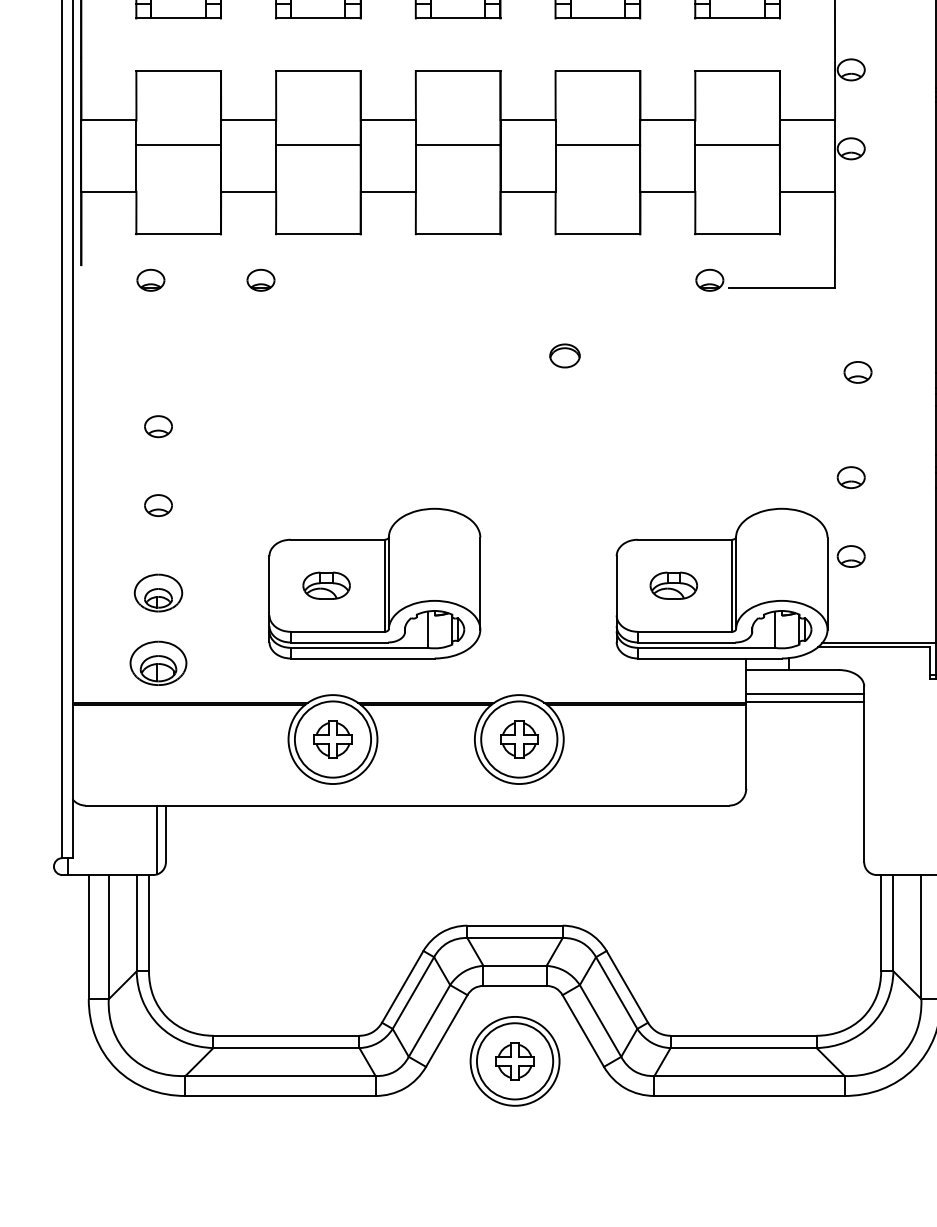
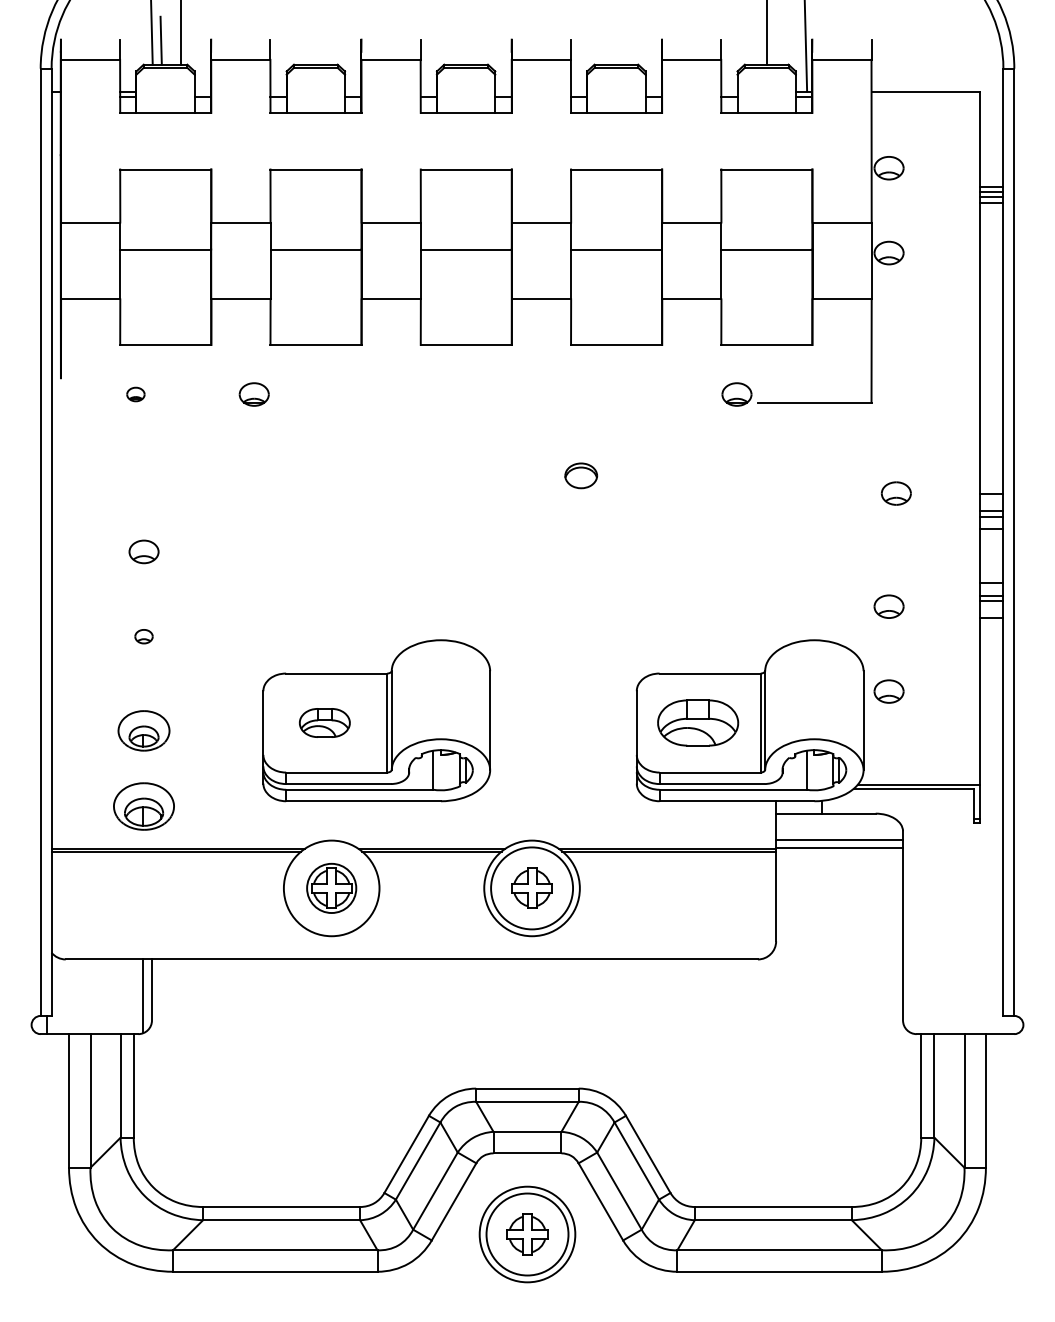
part: (150, 280) -> (135, 394), size x0.6
part: (158, 505) -> (143, 636), size x0.6
part: (674, 585) -> (698, 722), size x1.6
circle: (332, 739) -> (331, 888), size x0.6

